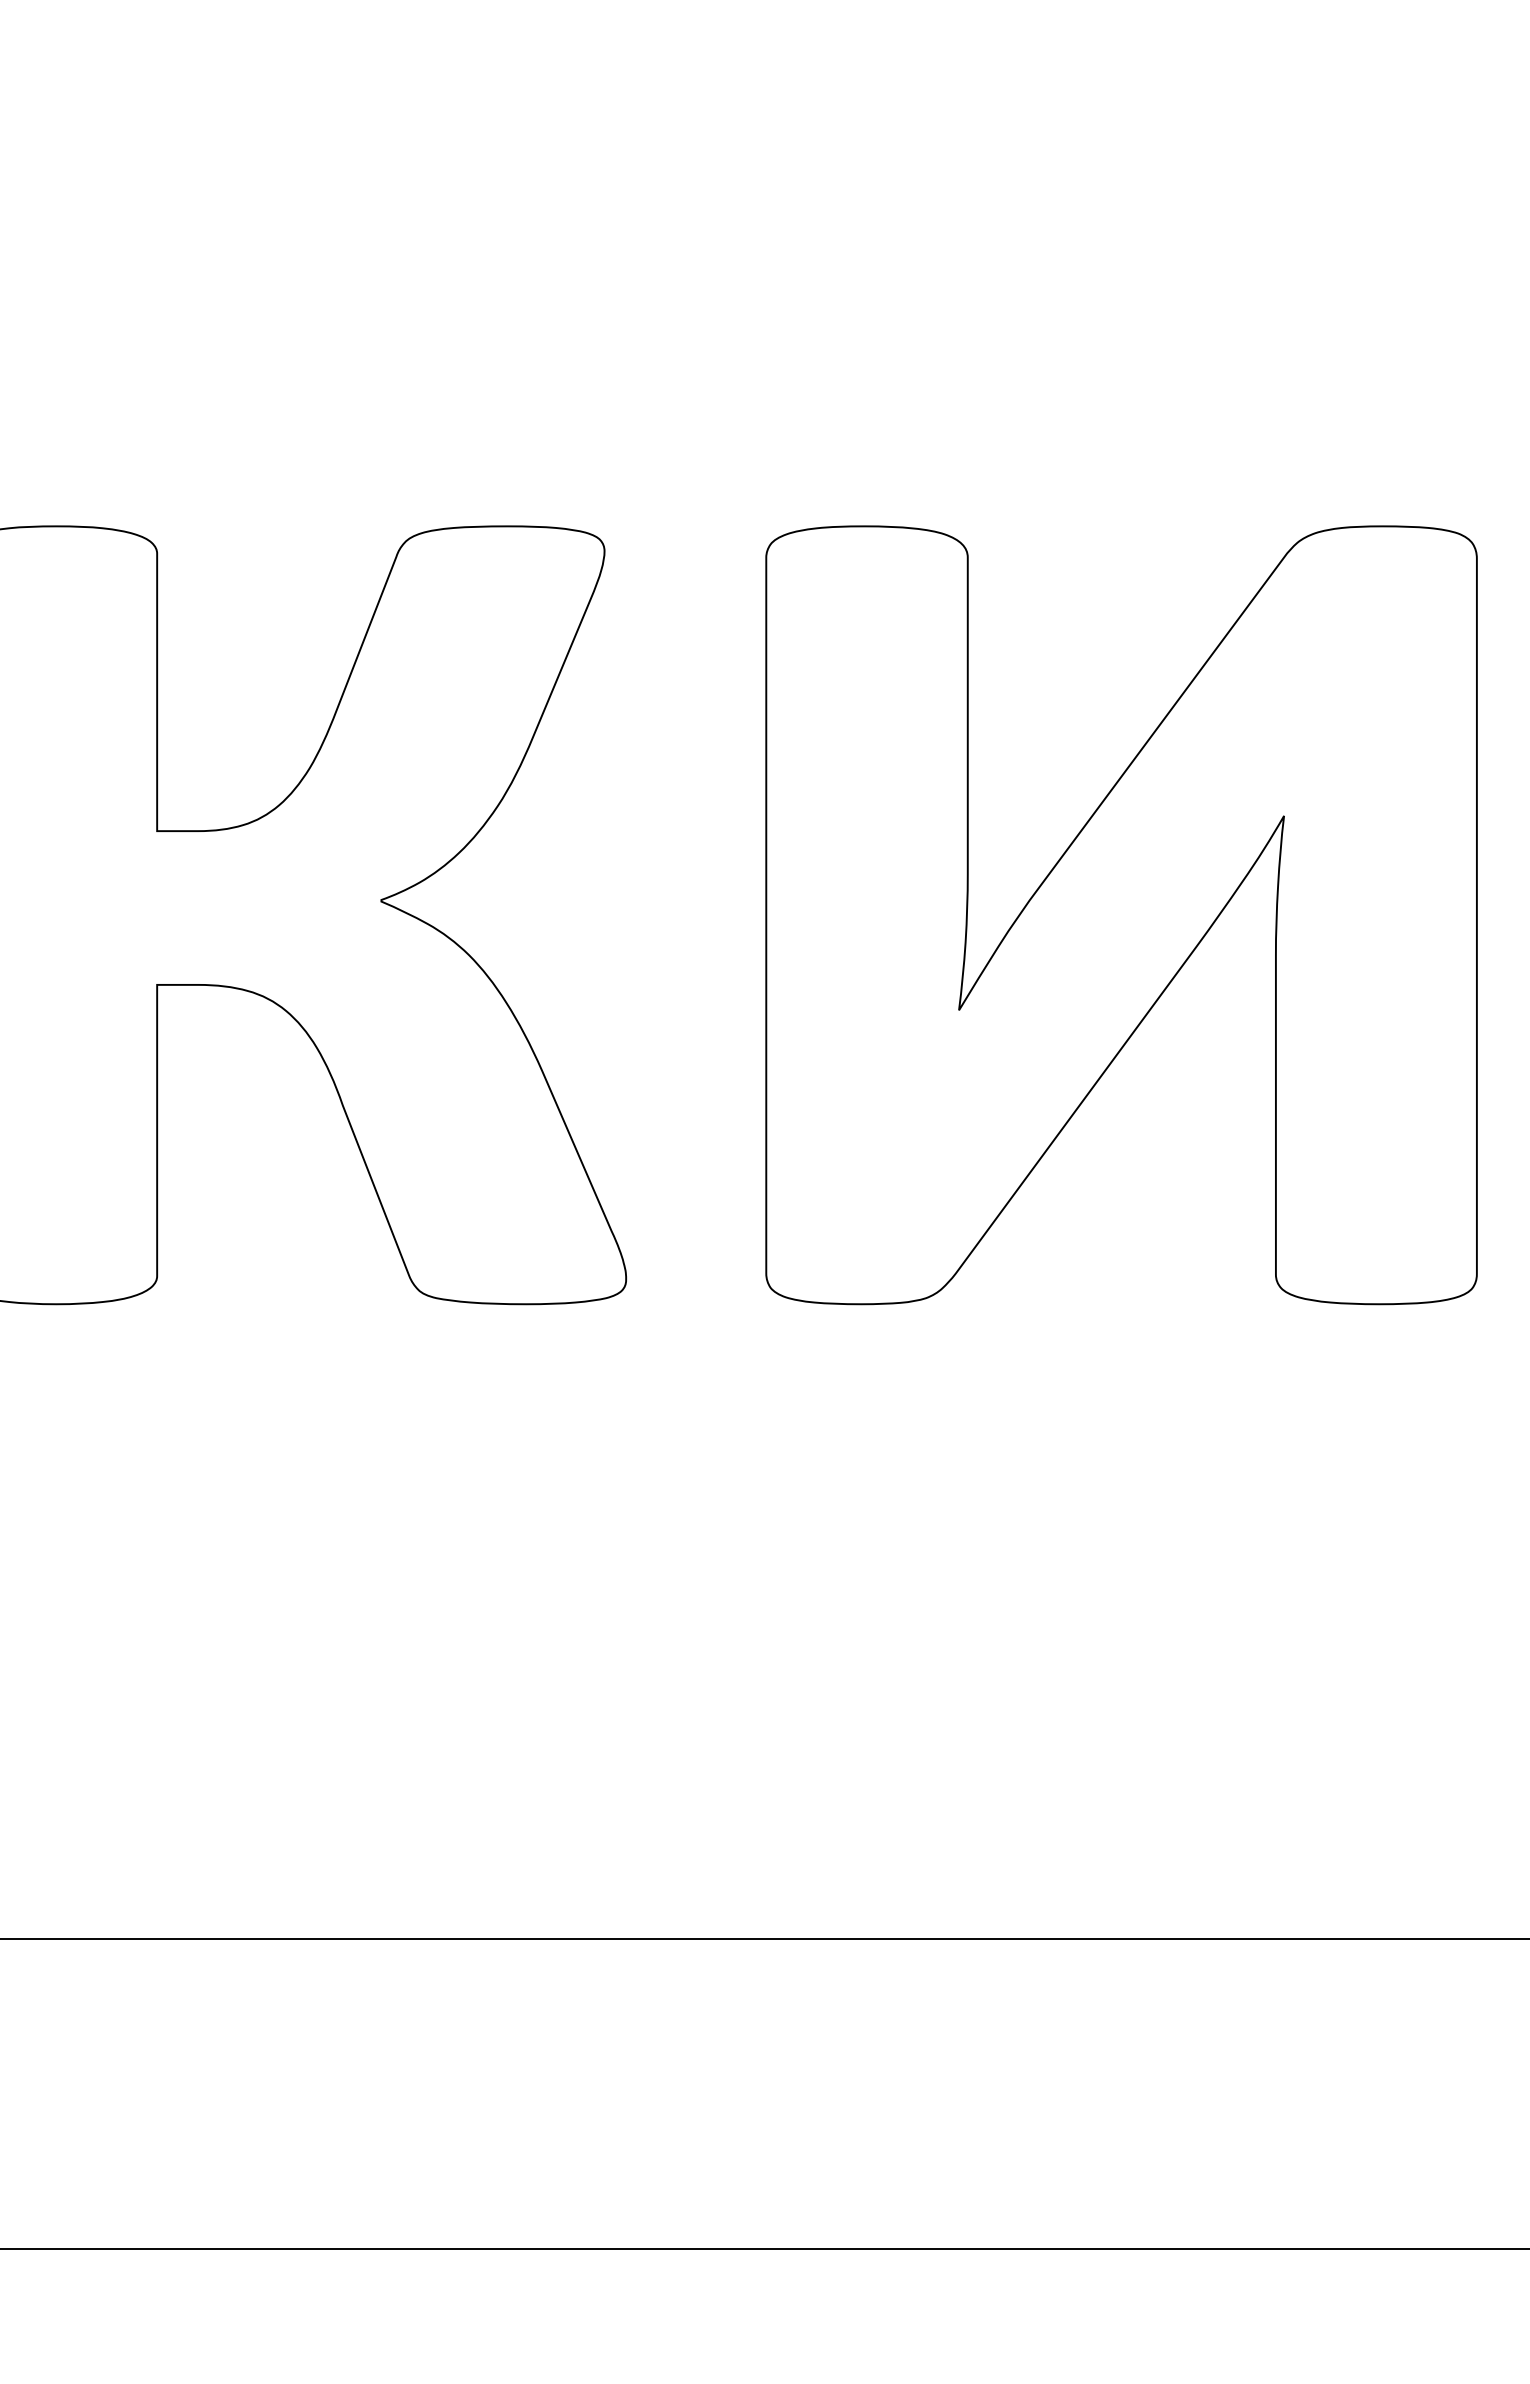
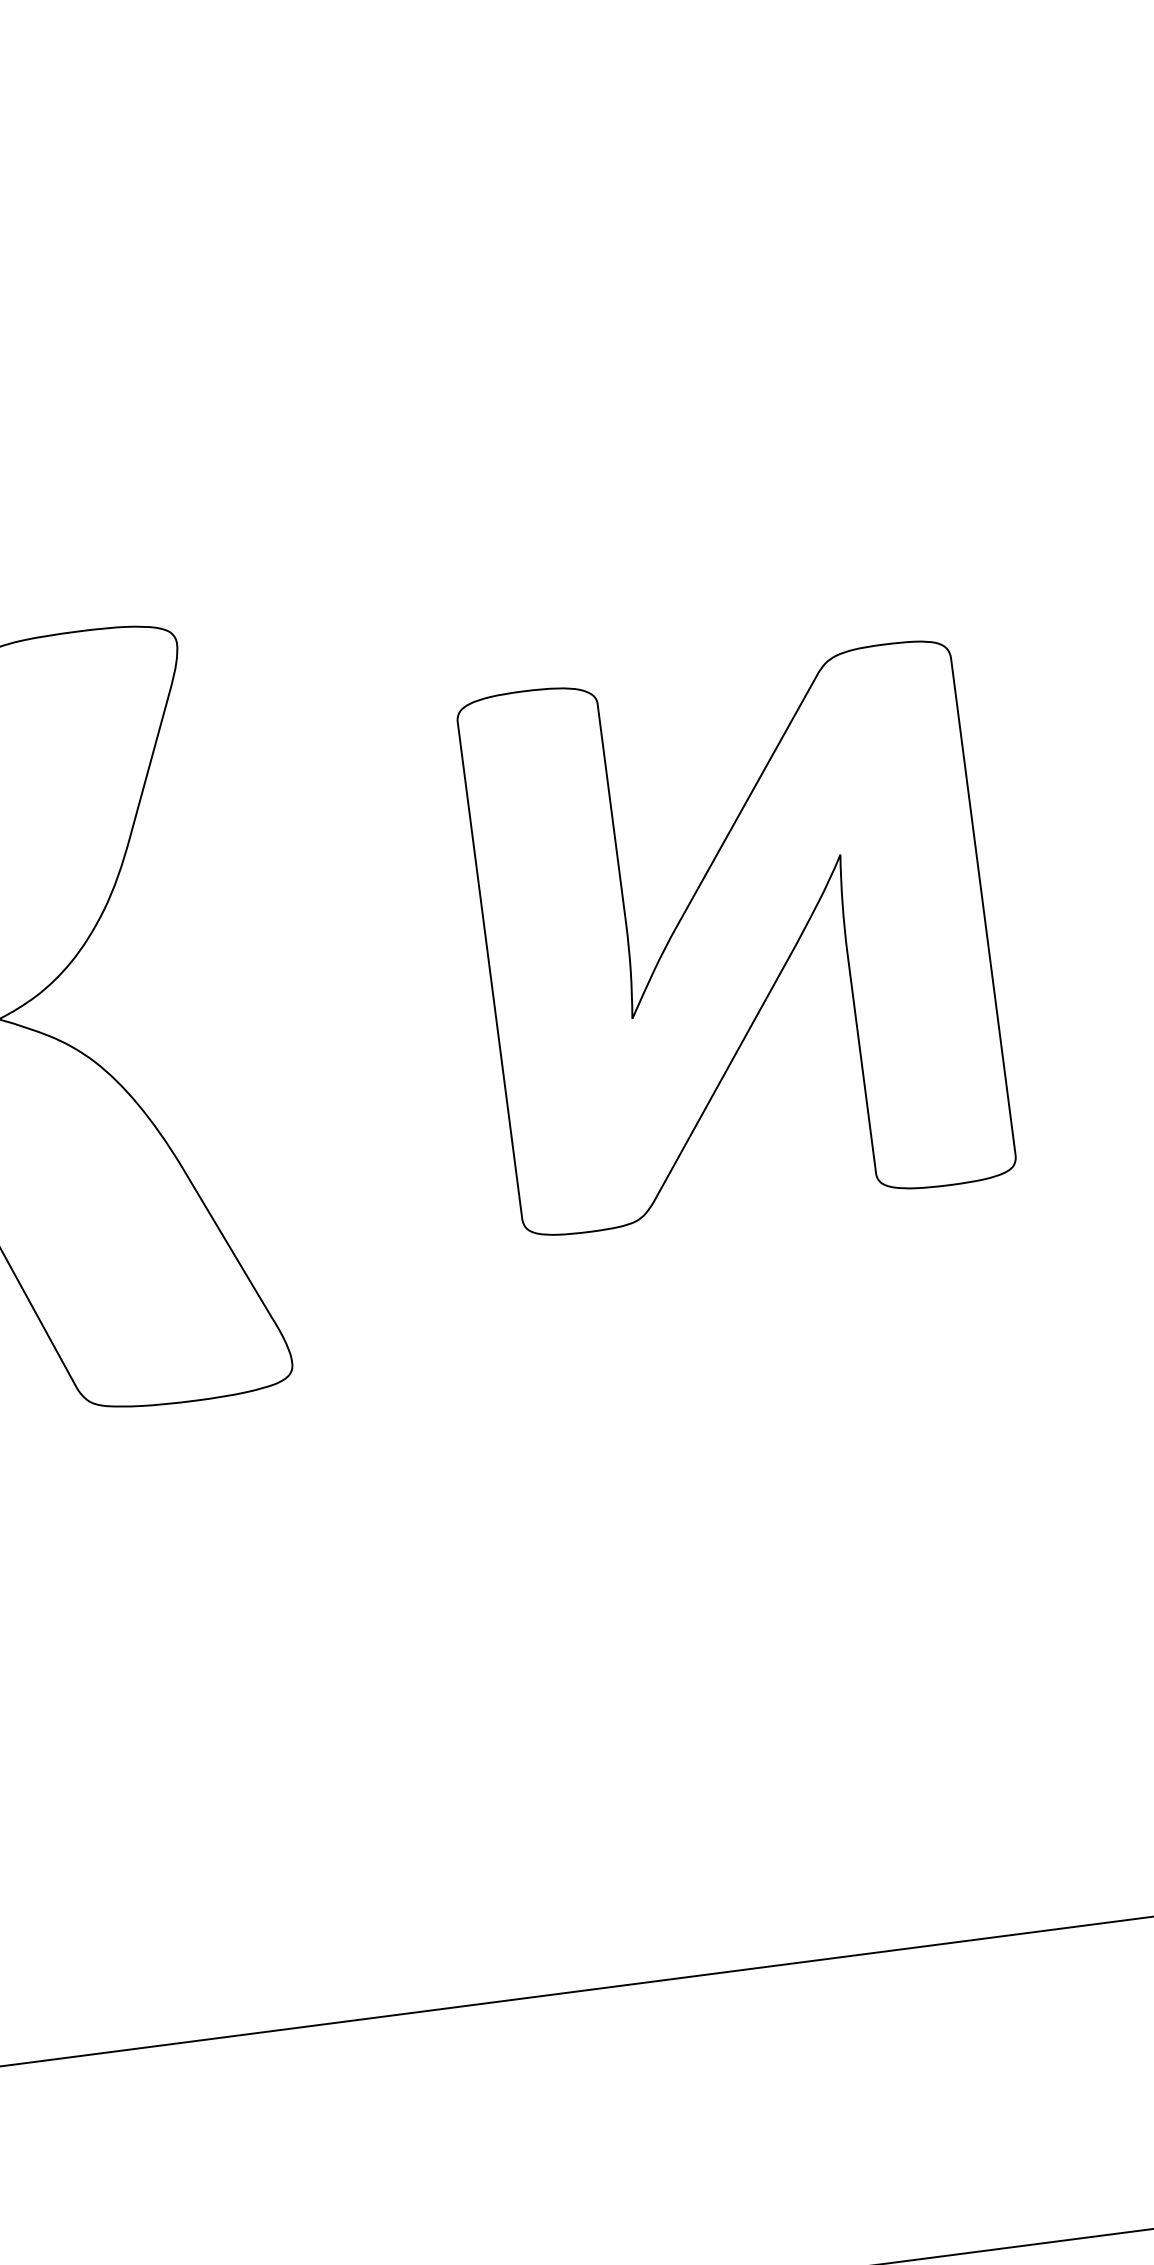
part: (1121, 915) -> (736, 938), size x0.7

